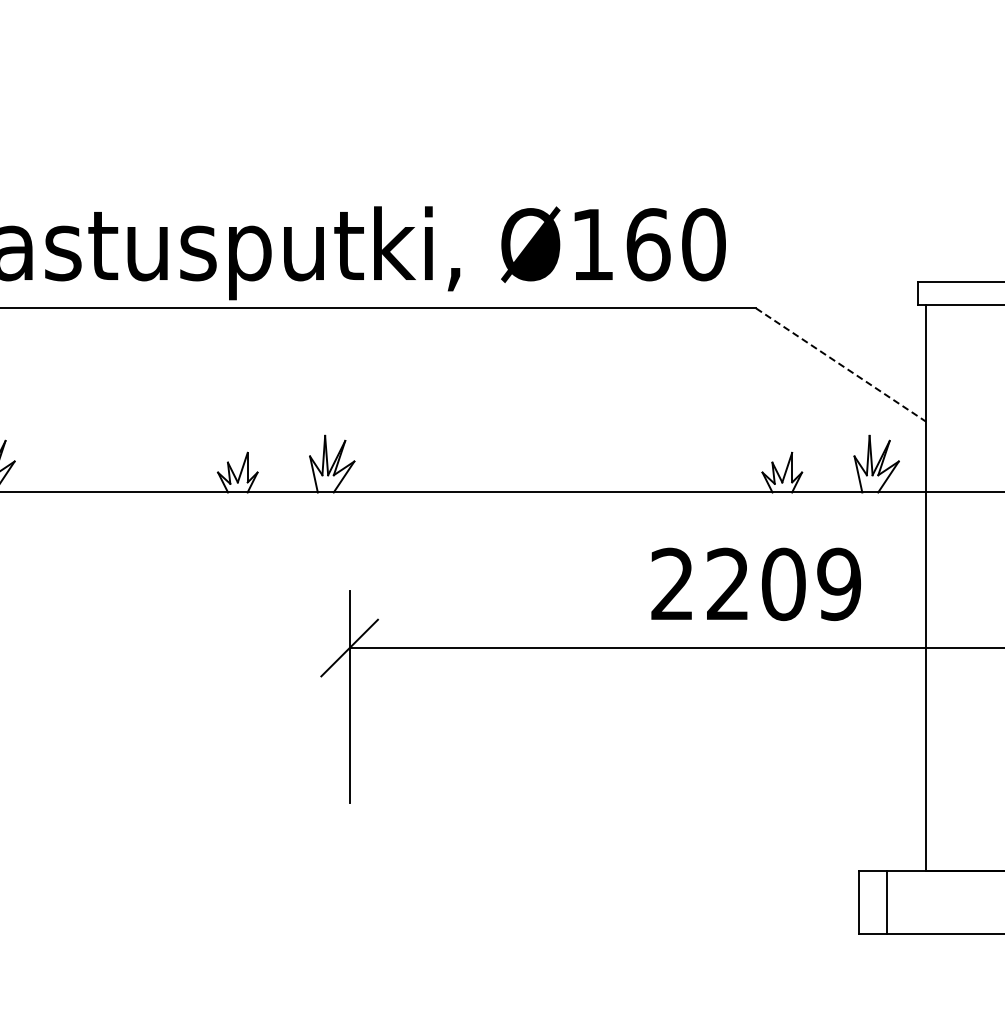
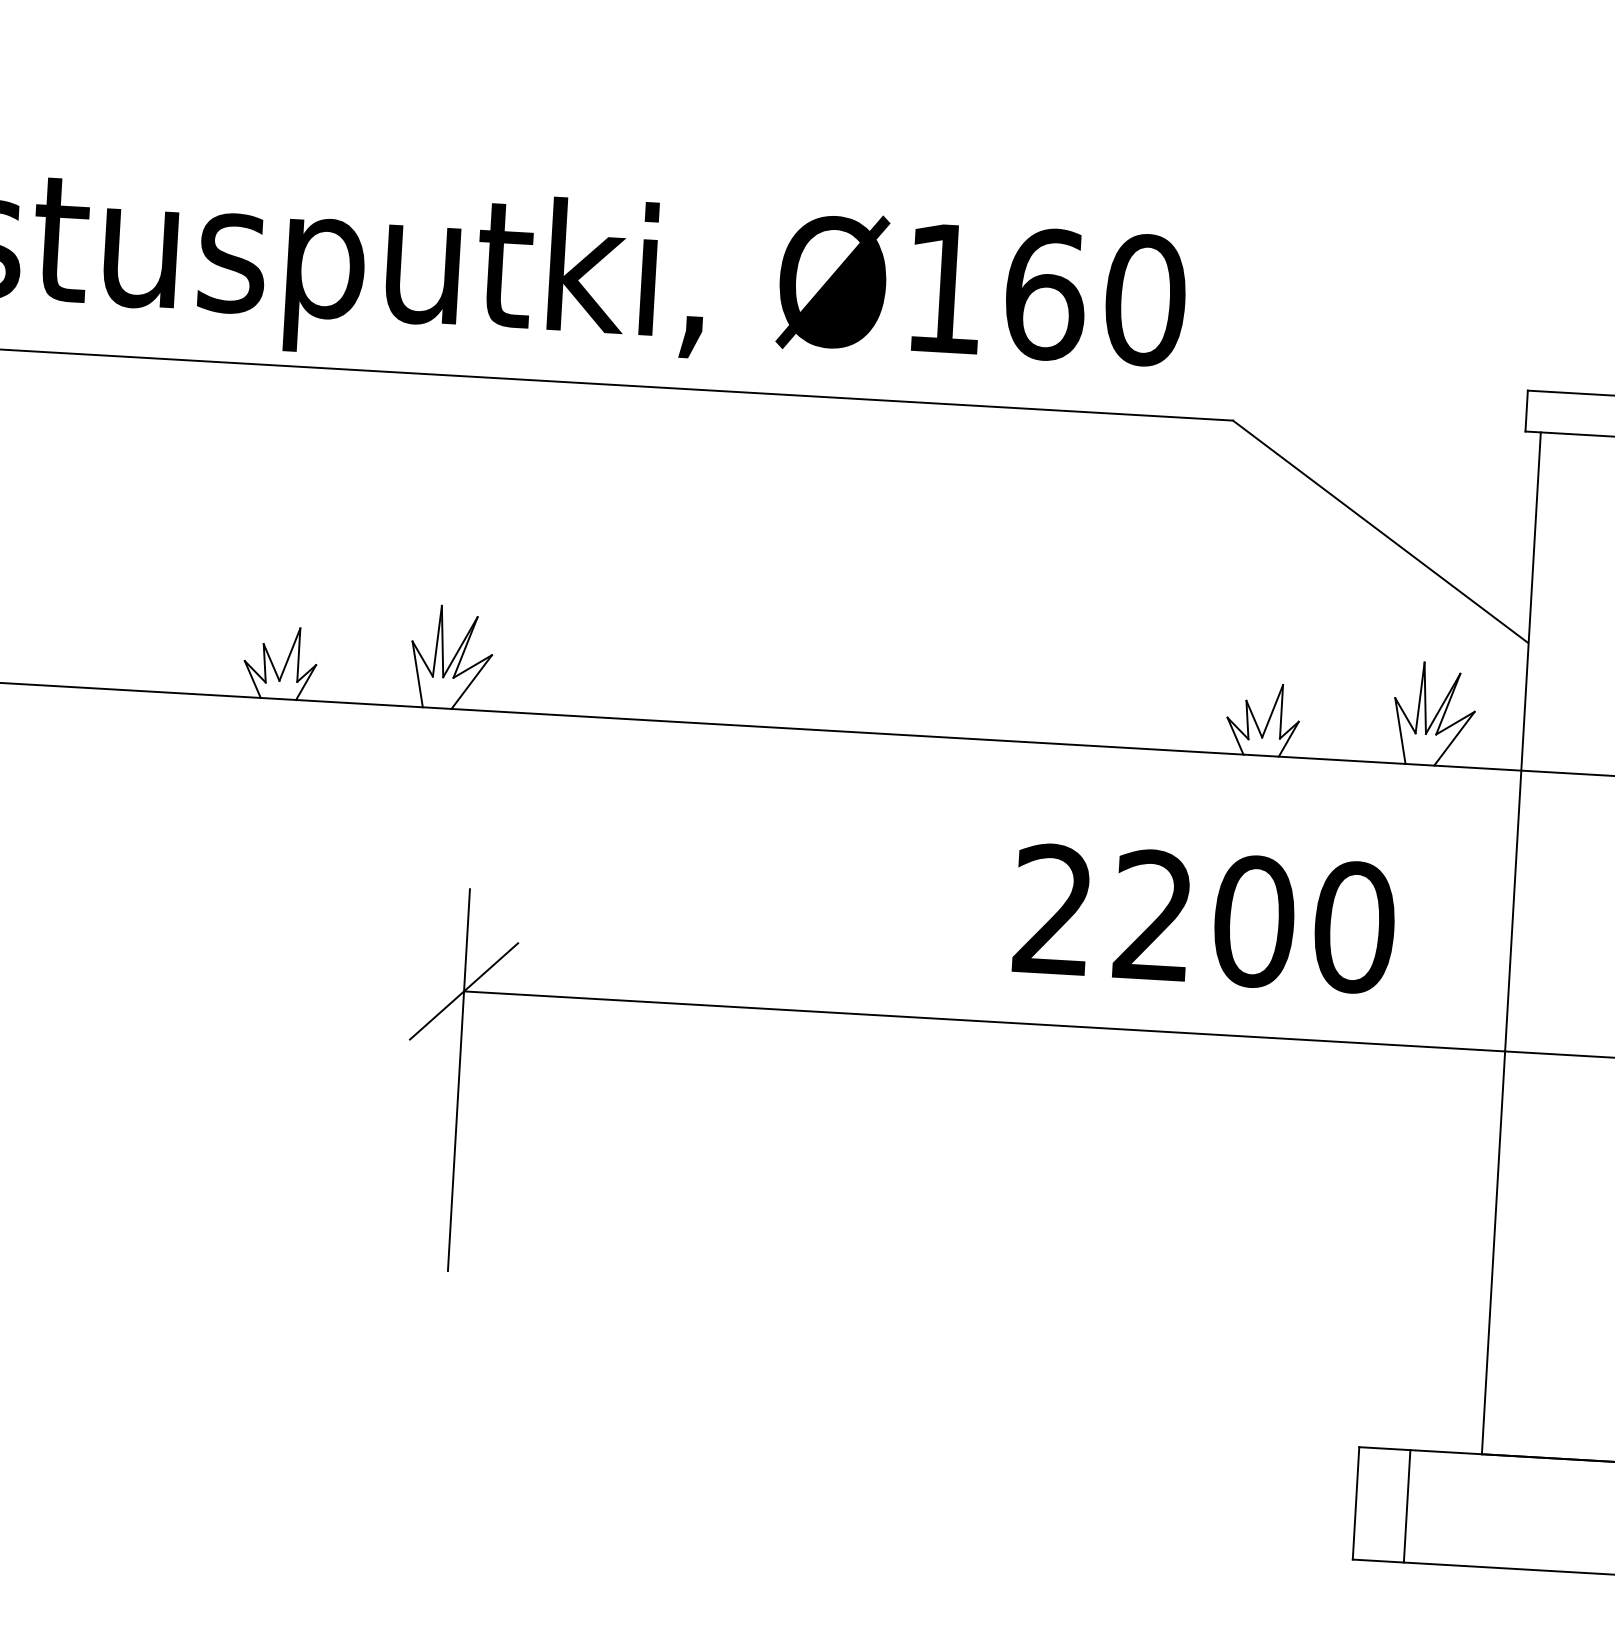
line: (841, 365) -> (1381, 532), dashed -> solid
text: (839, 584) -> (1354, 927), 2209 -> 2200

